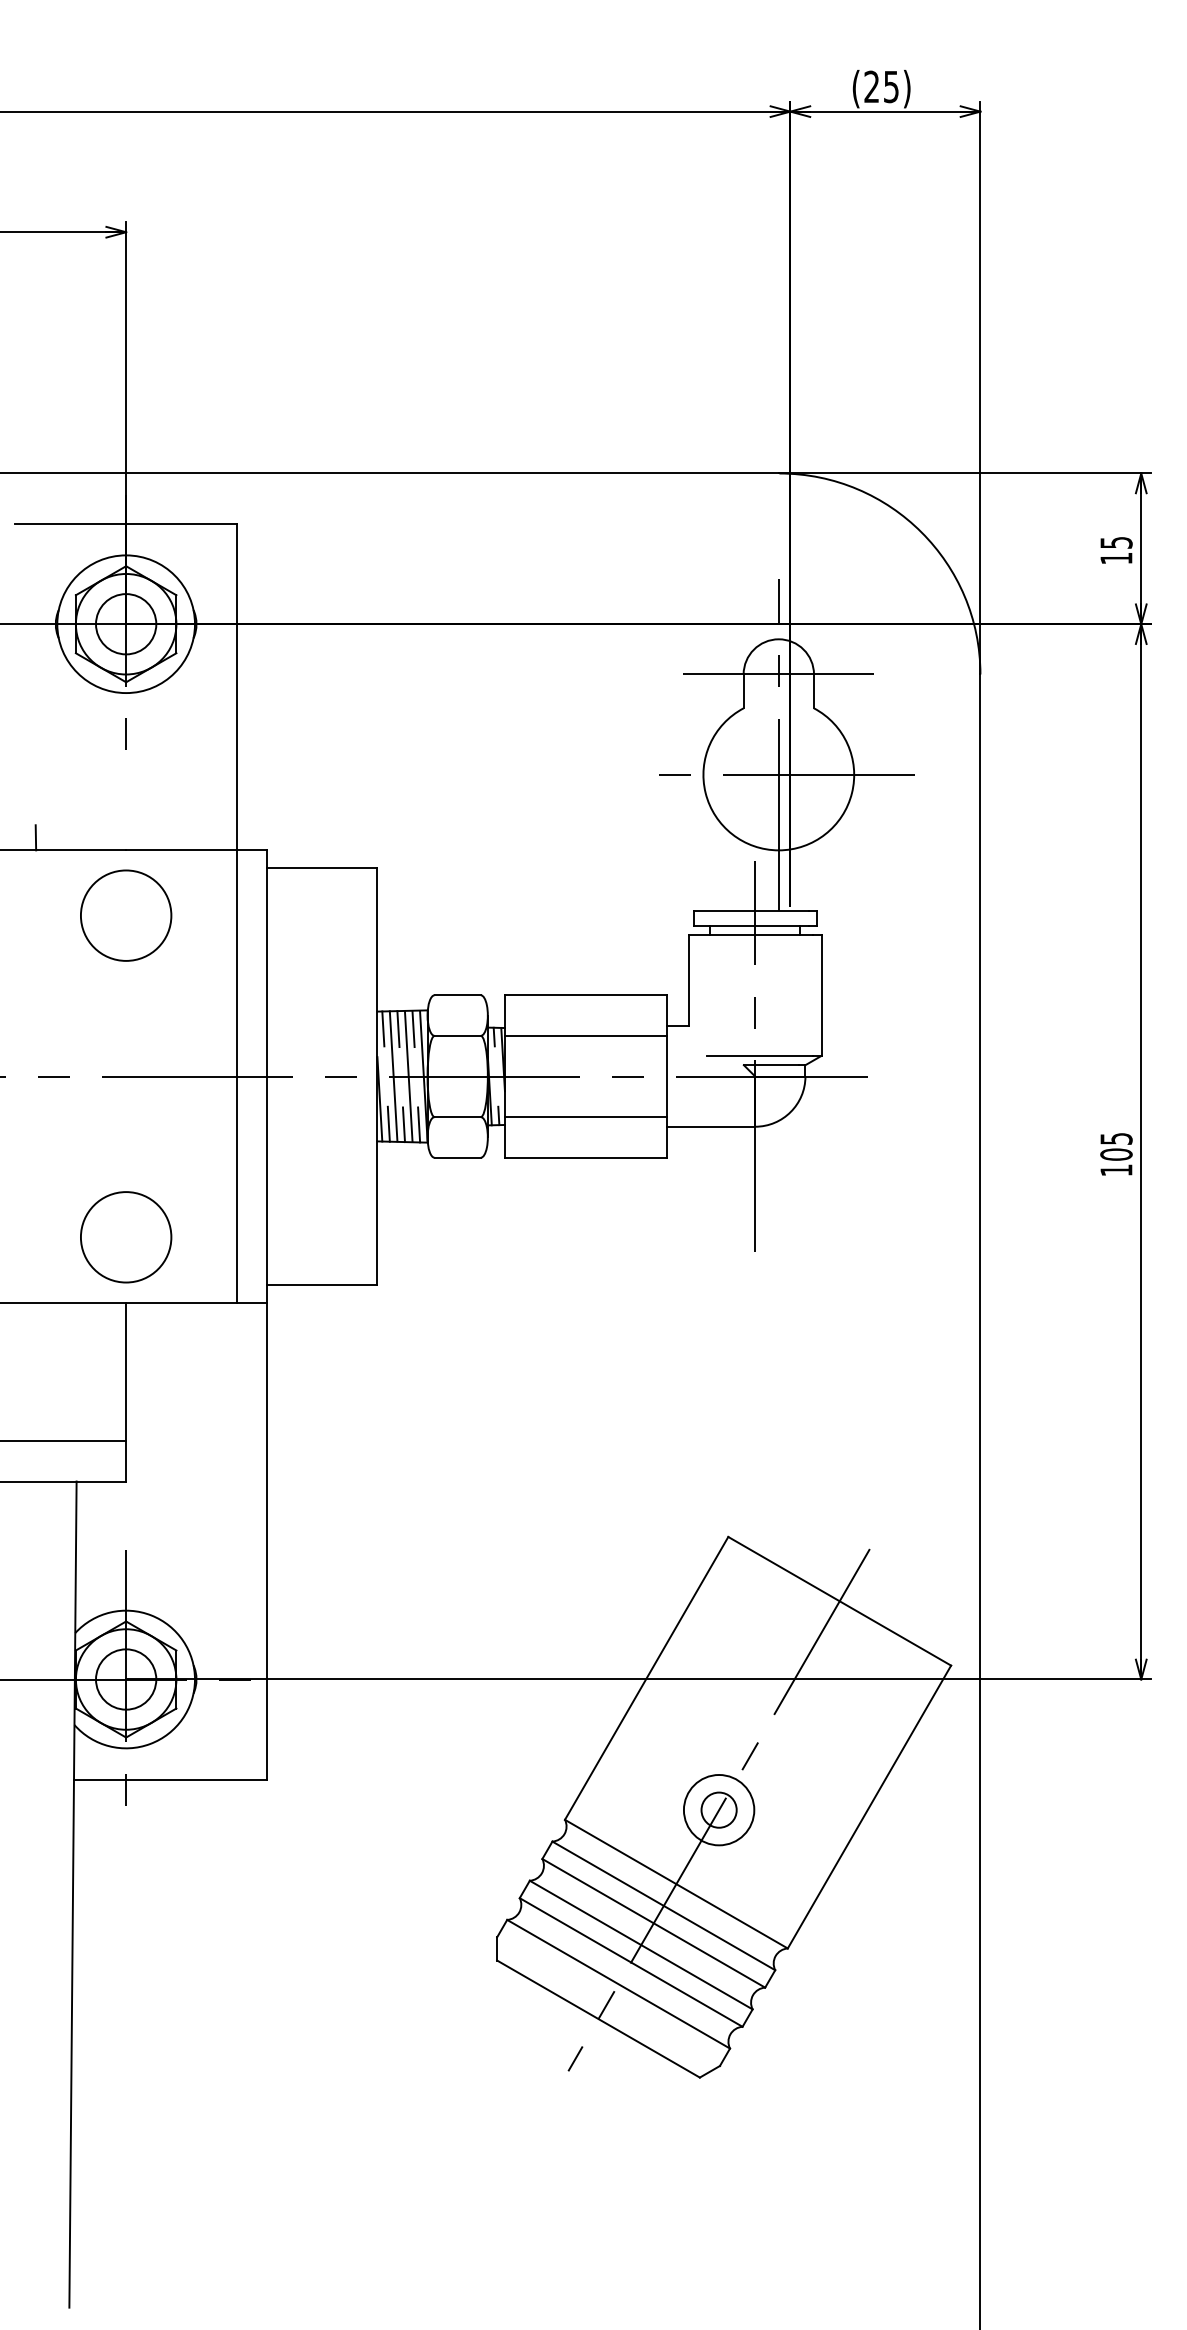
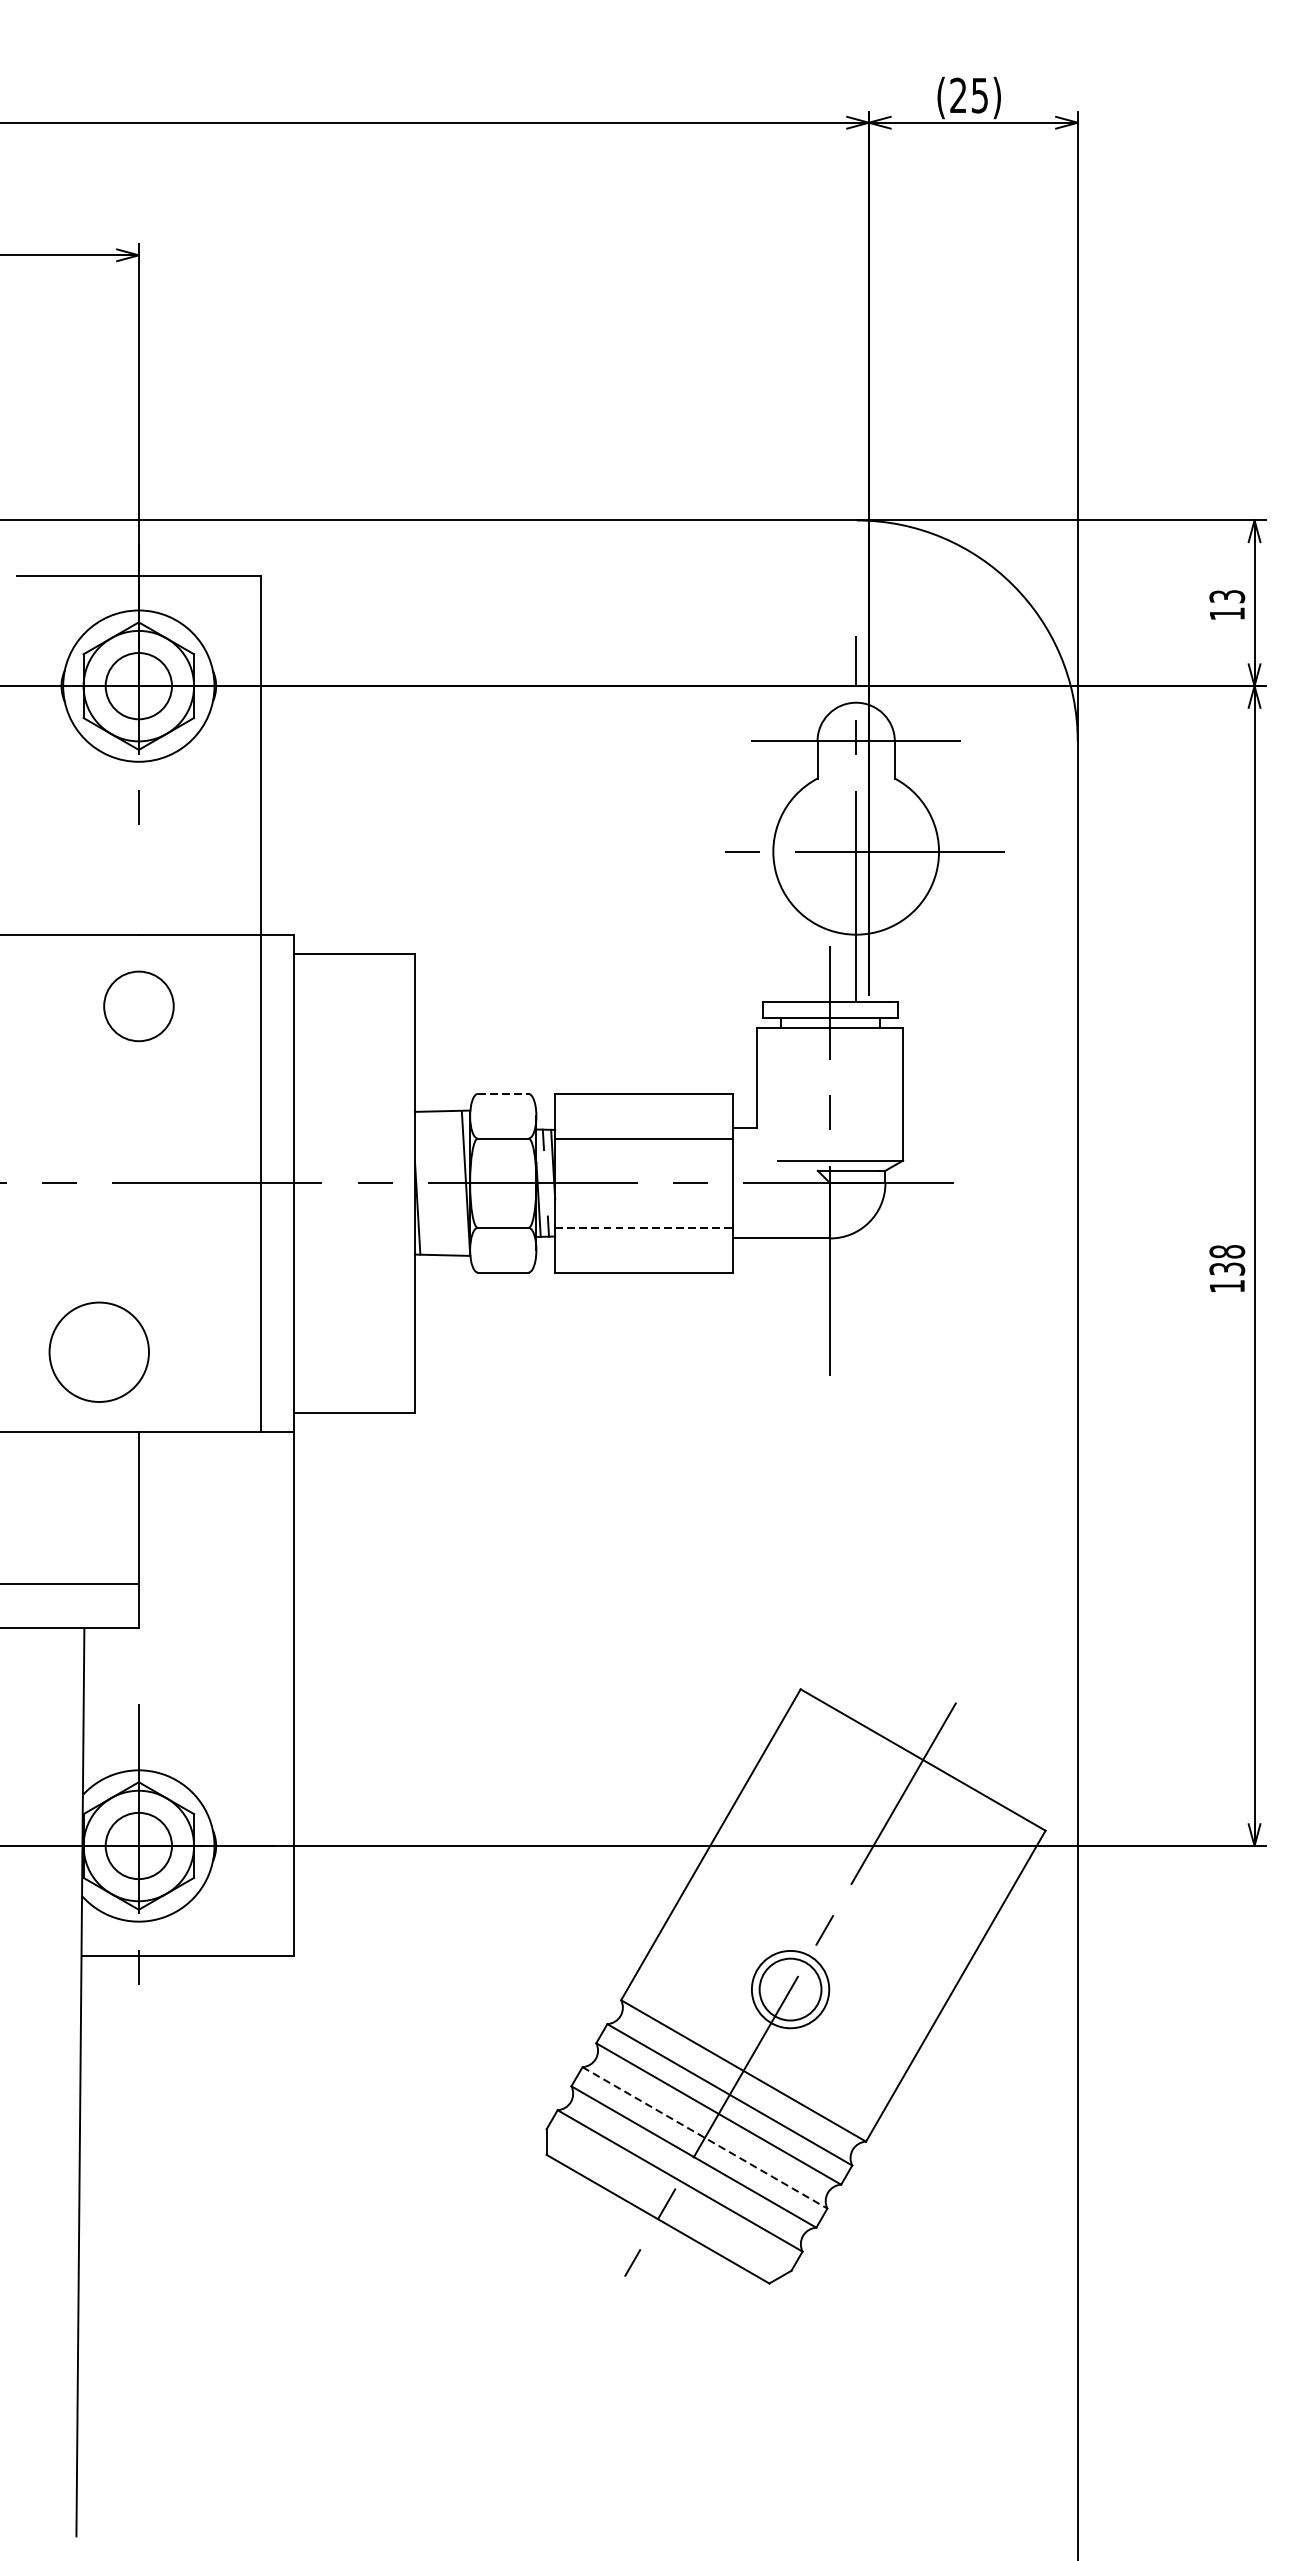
text: (1116, 542) -> (1227, 596), 15 -> 13
line: (35, 837) -> (39, 920), removed
circle: (126, 915) -> (139, 1006), size x0.7
line: (458, 995) -> (504, 1094), solid -> dashed
line: (383, 1028) -> (421, 1130), removed
line: (398, 1029) -> (438, 1131), removed
line: (413, 1029) -> (454, 1131), removed
line: (393, 1076) -> (432, 1183), removed
line: (408, 1076) -> (449, 1183), removed
line: (585, 1117) -> (643, 1228), solid -> dashed
line: (388, 1123) -> (427, 1234), removed
line: (403, 1124) -> (443, 1235), removed
line: (419, 1124) -> (461, 1235), removed
text: (1116, 1146) -> (1227, 1260), 105 -> 138
circle: (126, 1237) -> (99, 1352), moved
circle: (718, 1809) -> (789, 1988), size x1.6
line: (641, 1945) -> (705, 2138), solid -> dashed

